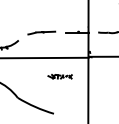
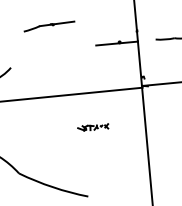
part: (41, 32) -> (49, 25), moved
part: (59, 76) -> (92, 127), size x0.7

